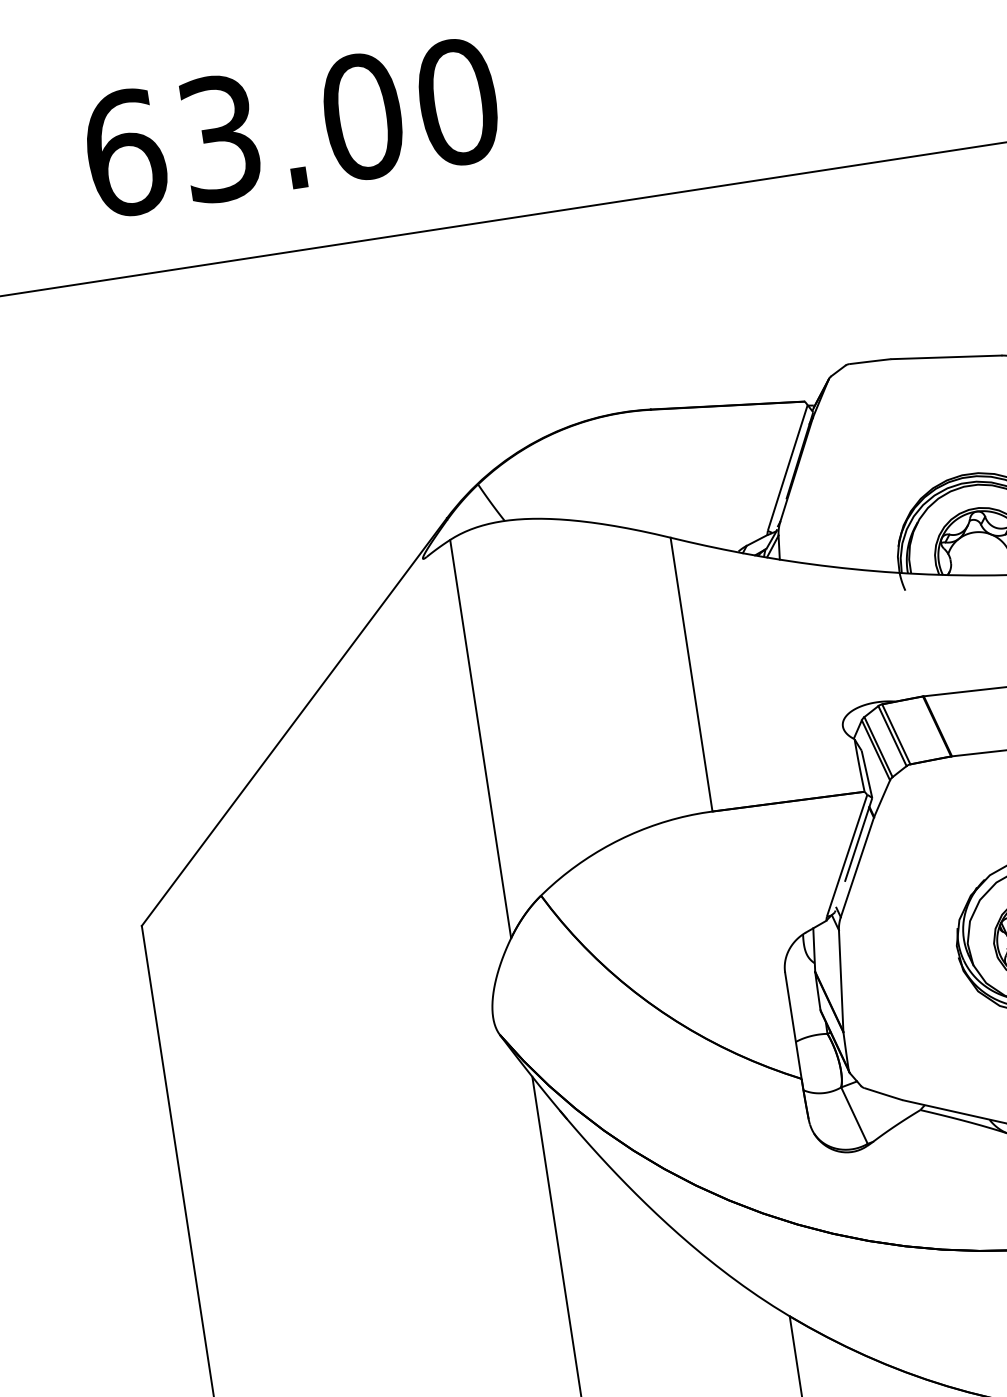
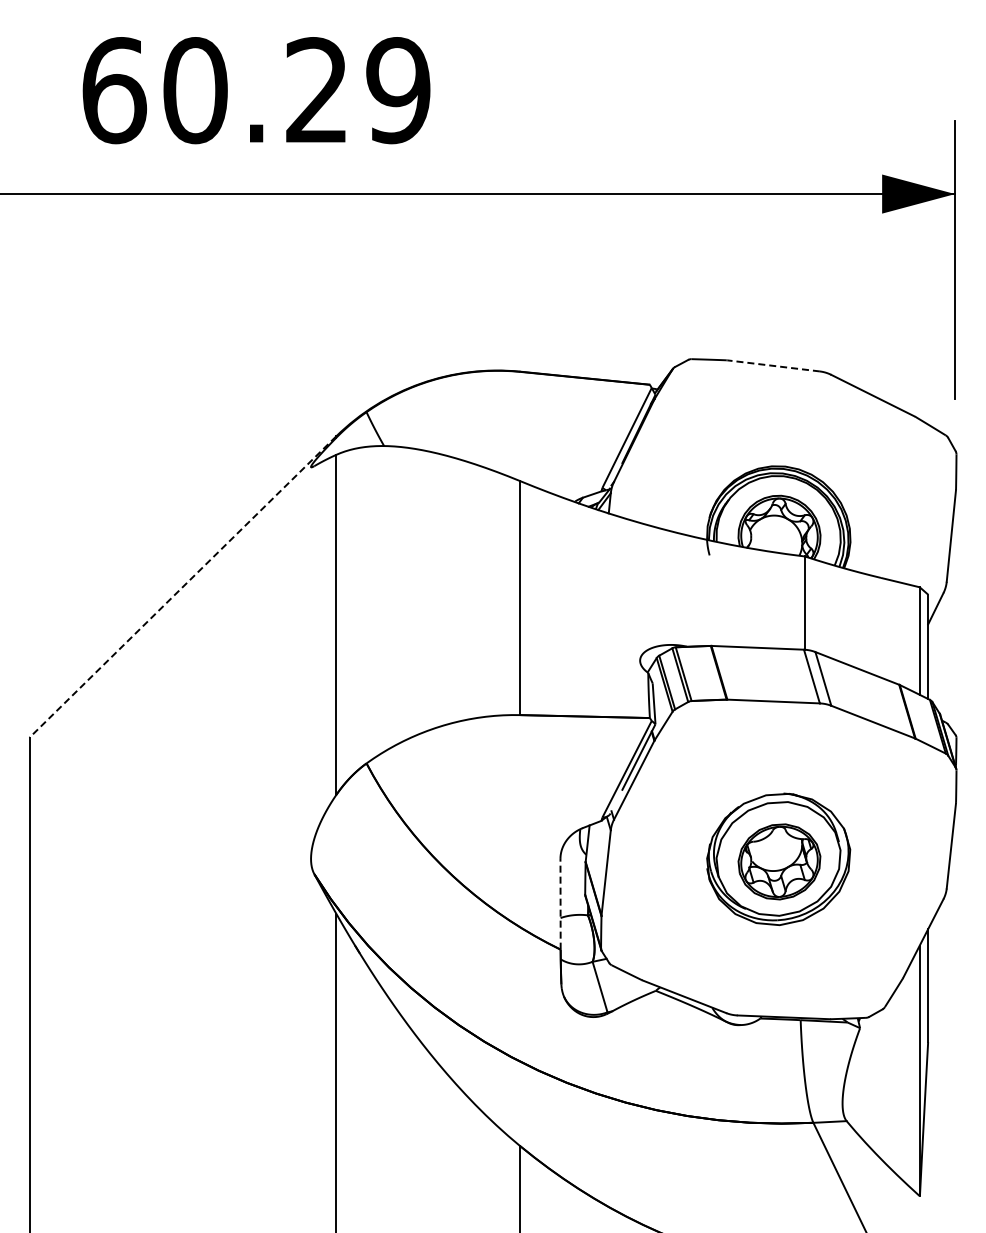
text: (338, 120) -> (296, 90), 63.00 -> 60.29
line: (946, 356) -> (773, 365), solid -> dashed
line: (294, 722) -> (182, 587), solid -> dashed
line: (793, 1024) -> (560, 903), solid -> dashed

